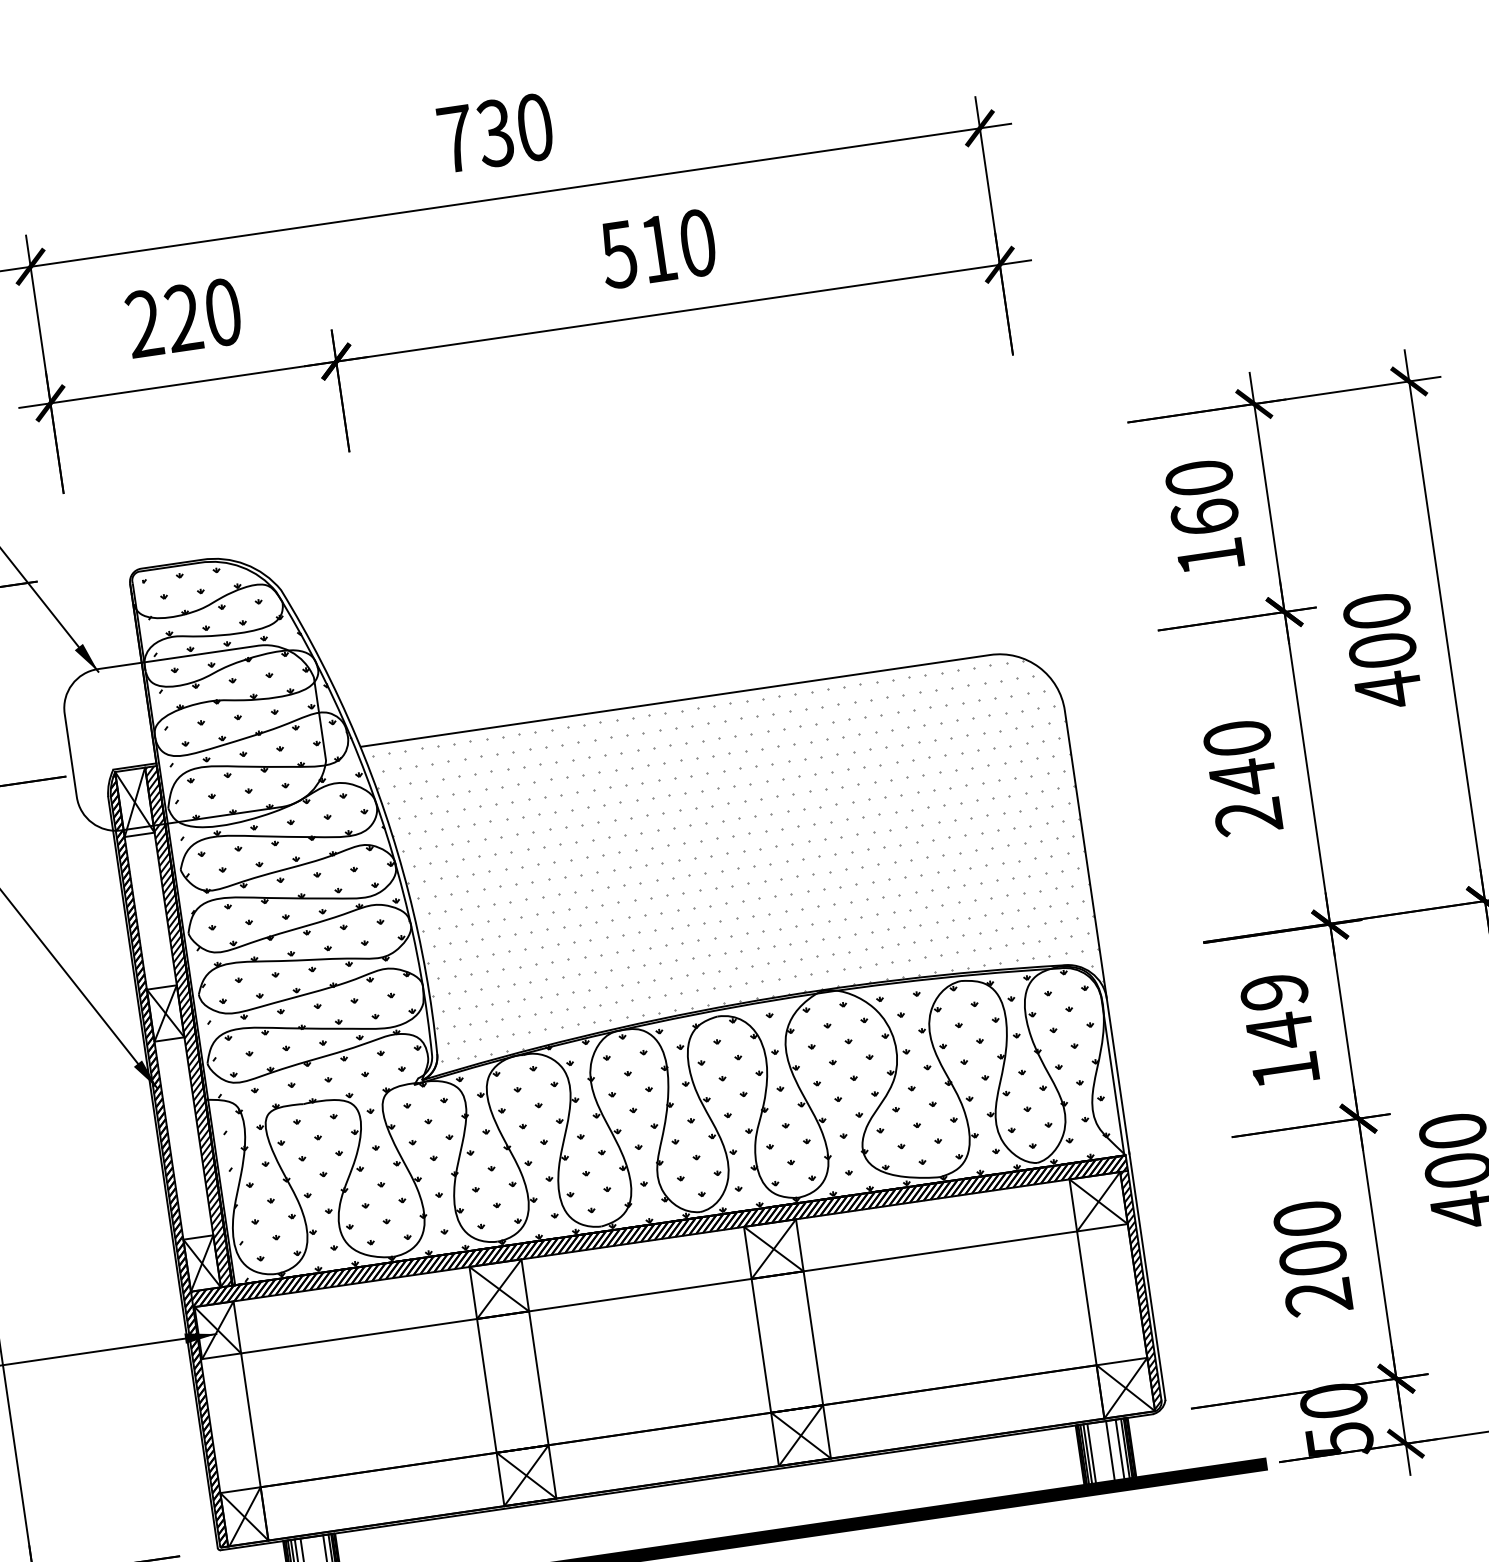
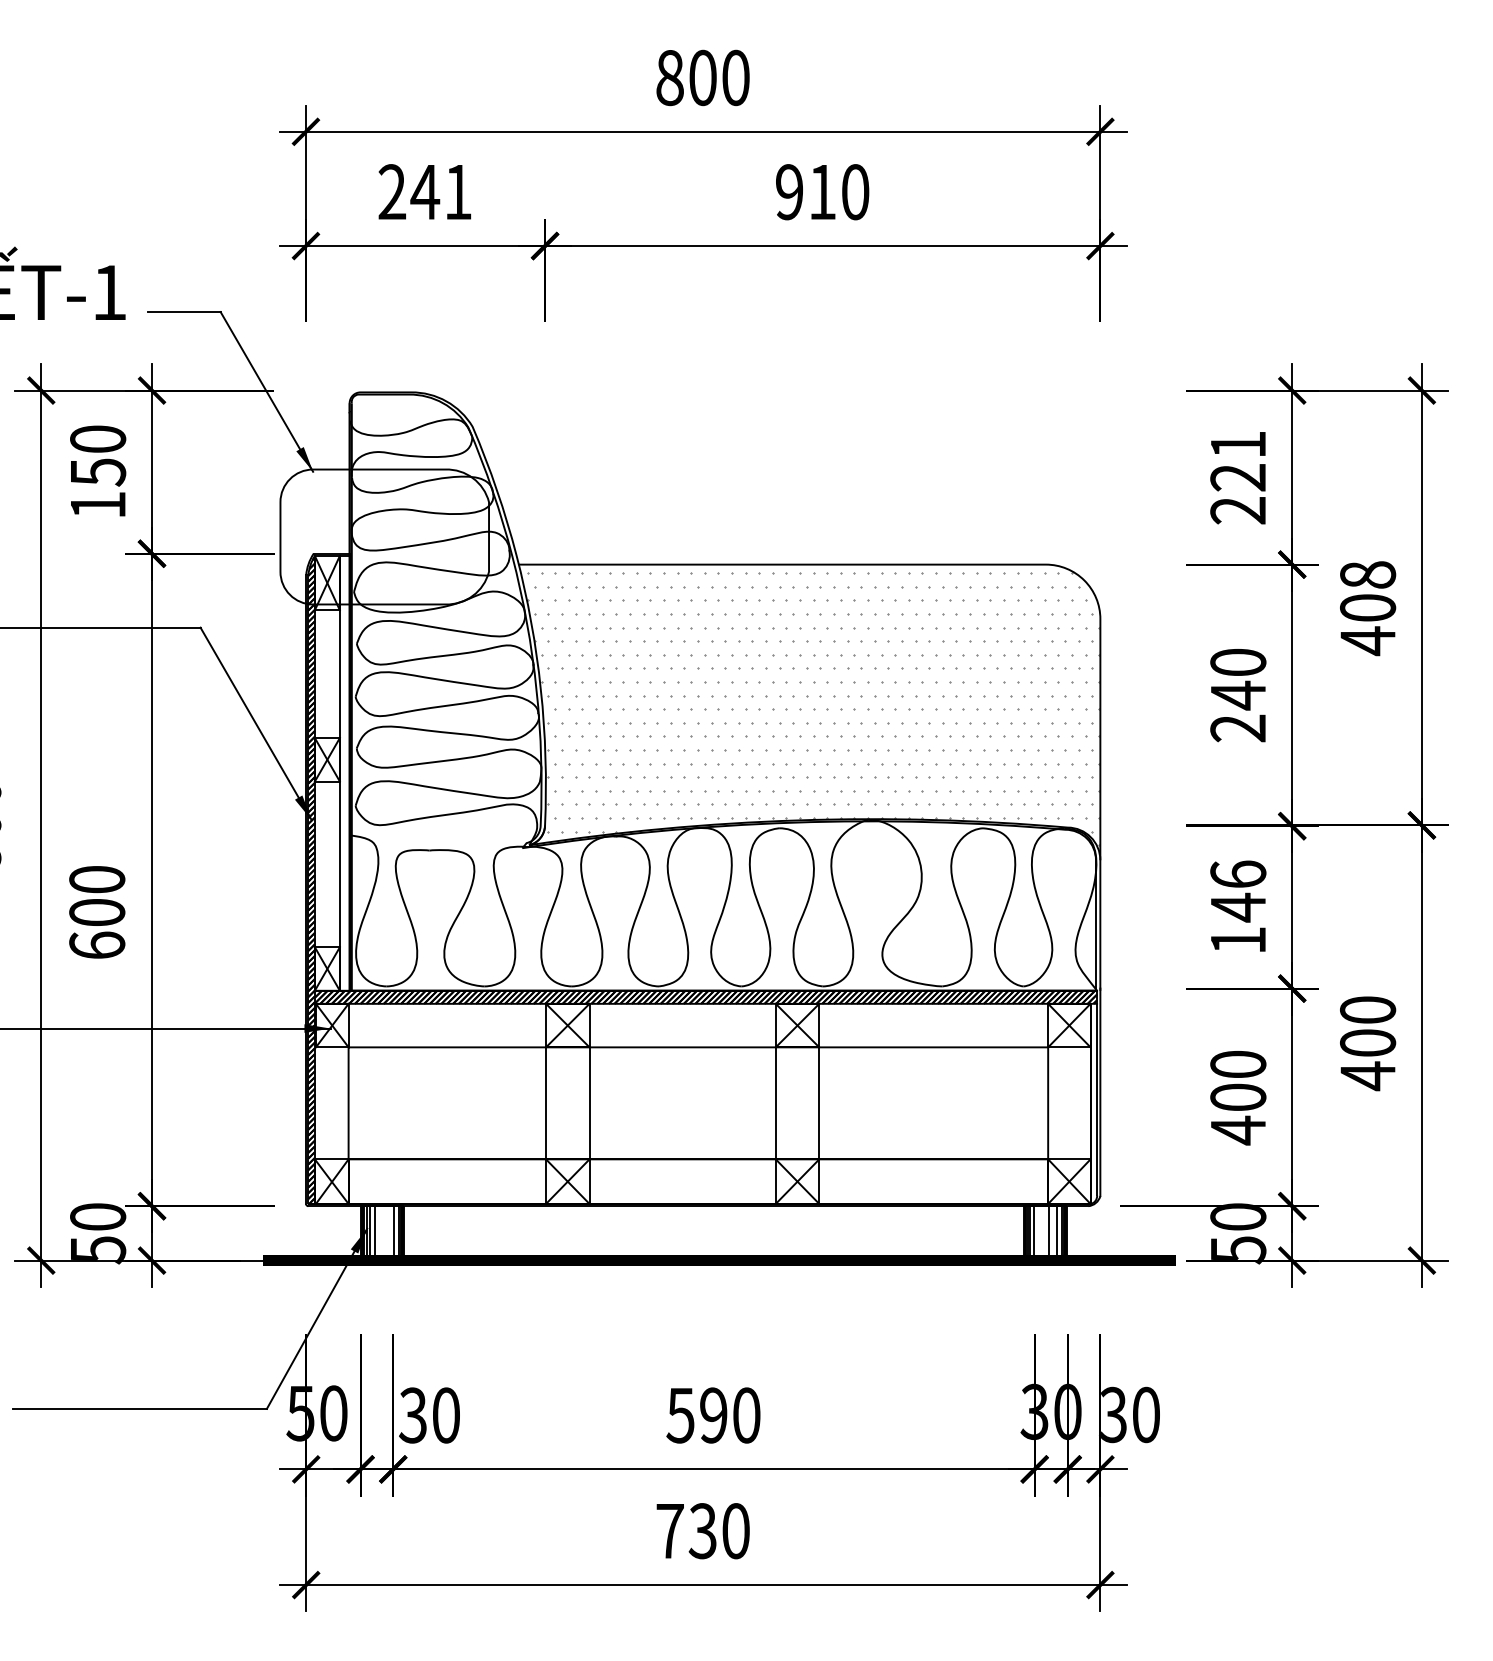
text: (475, 135) -> (686, 77), 730 -> 800
text: (618, 255) -> (789, 192), 510 -> 910
text: (201, 315) -> (440, 192), 220 -> 241
text: (1205, 517) -> (1238, 477), 160 -> 221
text: (1376, 610) -> (1367, 574), 400 -> 408
hatch: (627, 866) -> (723, 694), removed
text: (1274, 991) -> (1238, 874), 149 -> 146
hatch: (188, 1025) -> (344, 772), removed
hatch: (1140, 1289) -> (1093, 1102), removed
text: (1317, 1297) -> (1237, 1130), 200 -> 400

